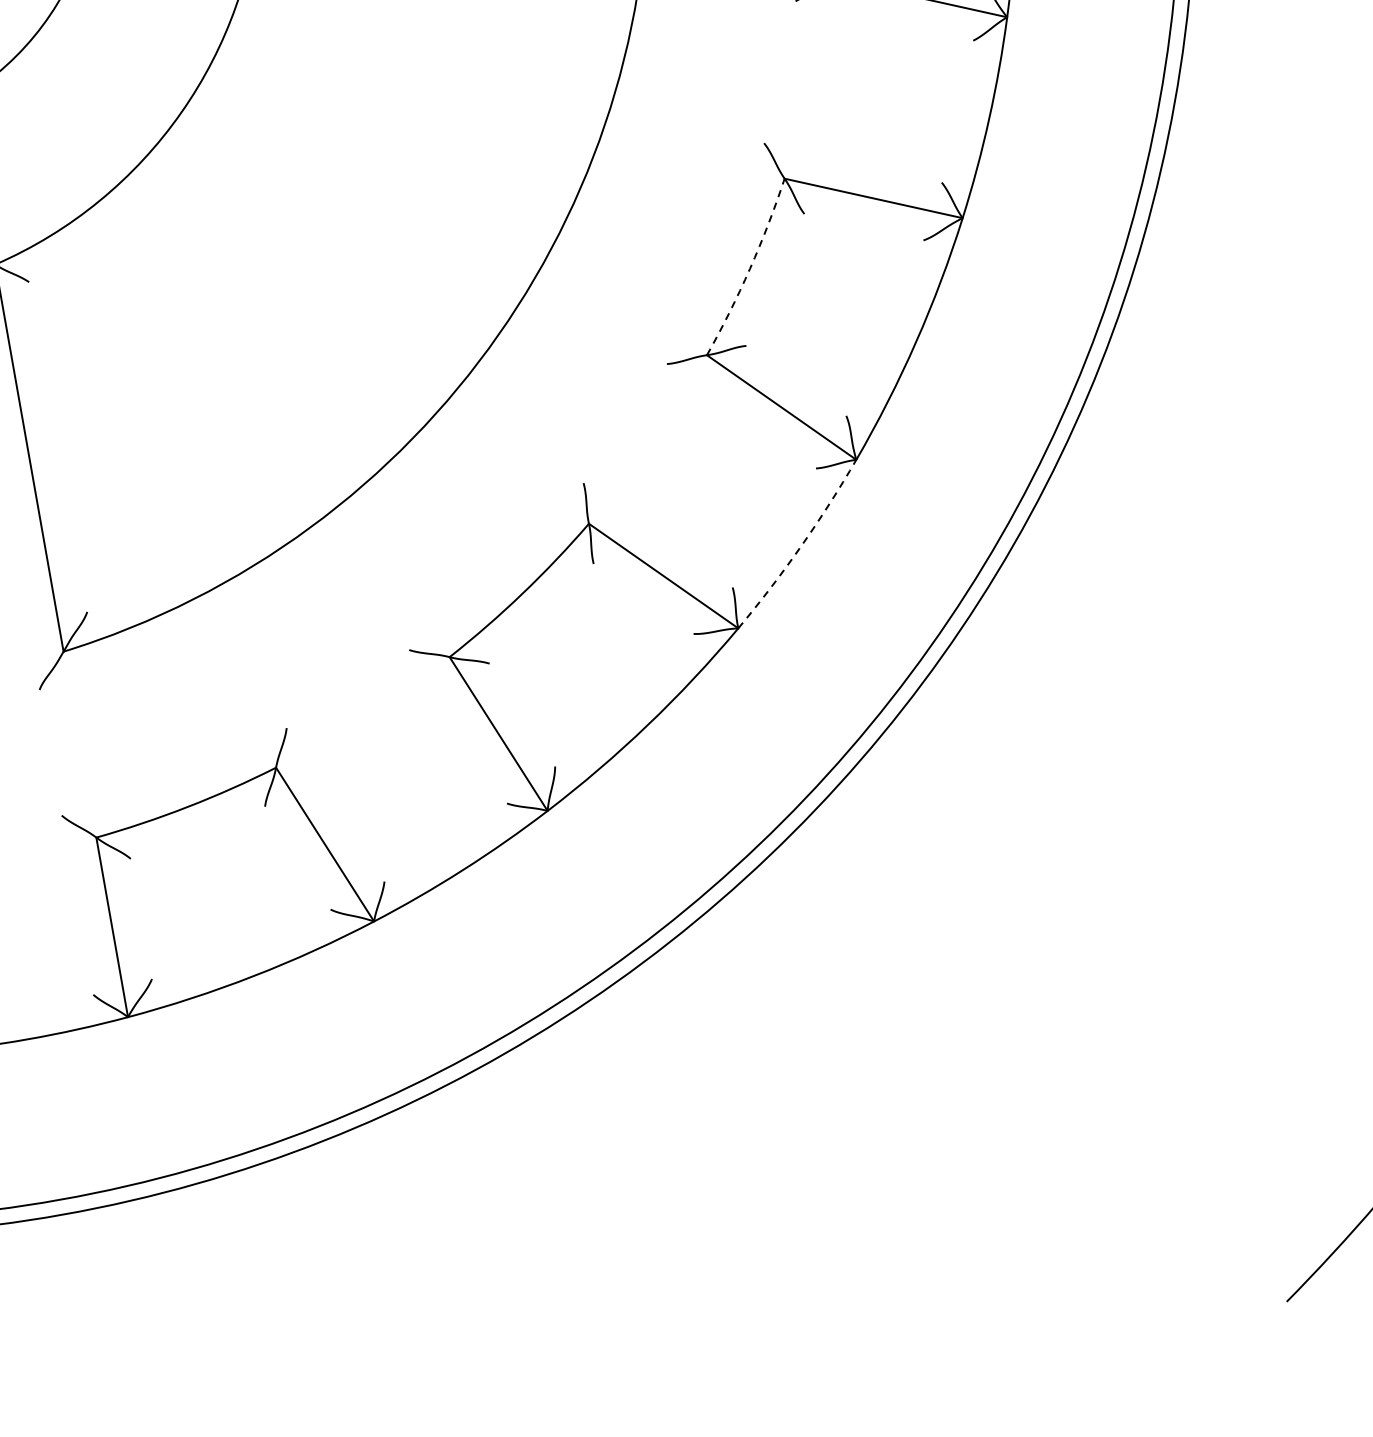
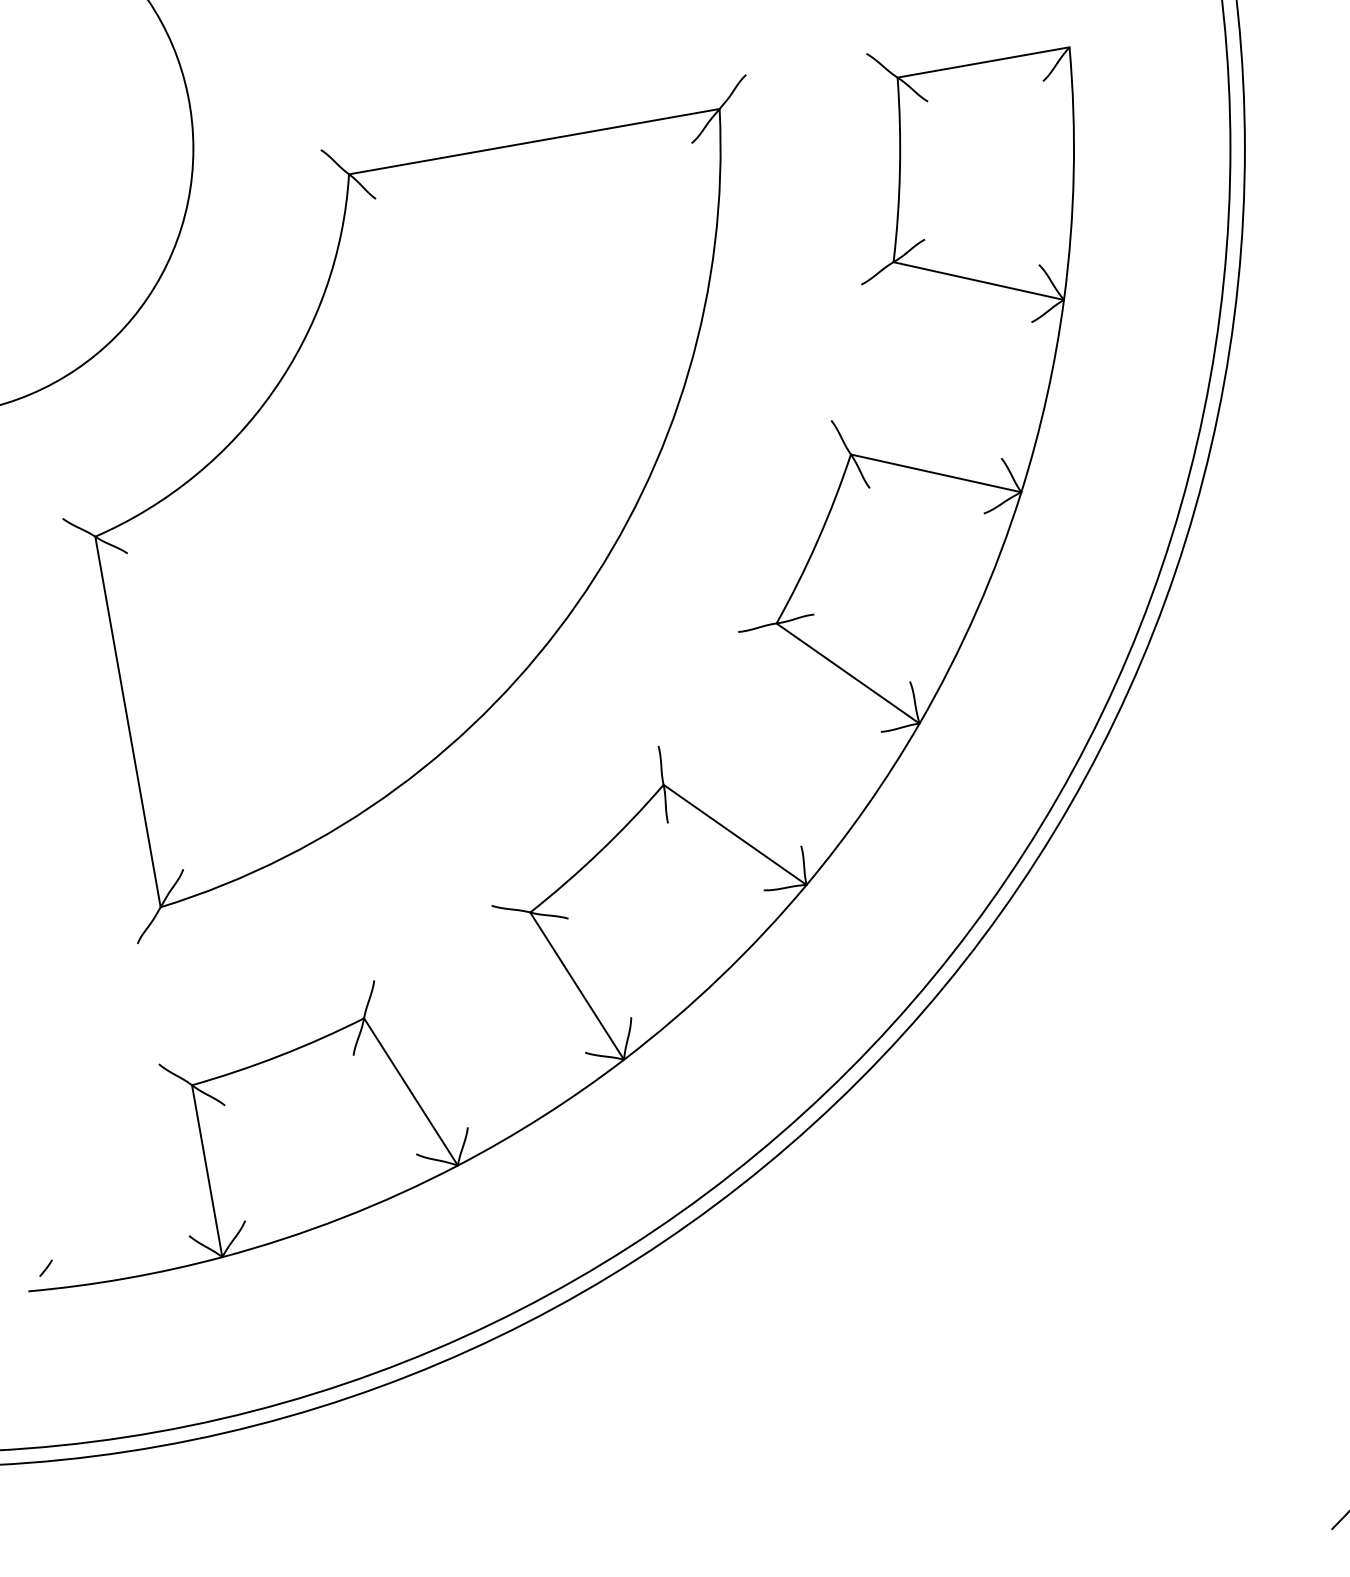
arc: (749, 268) -> (817, 540), dashed -> solid
arc: (800, 546) -> (866, 806), dashed -> solid

